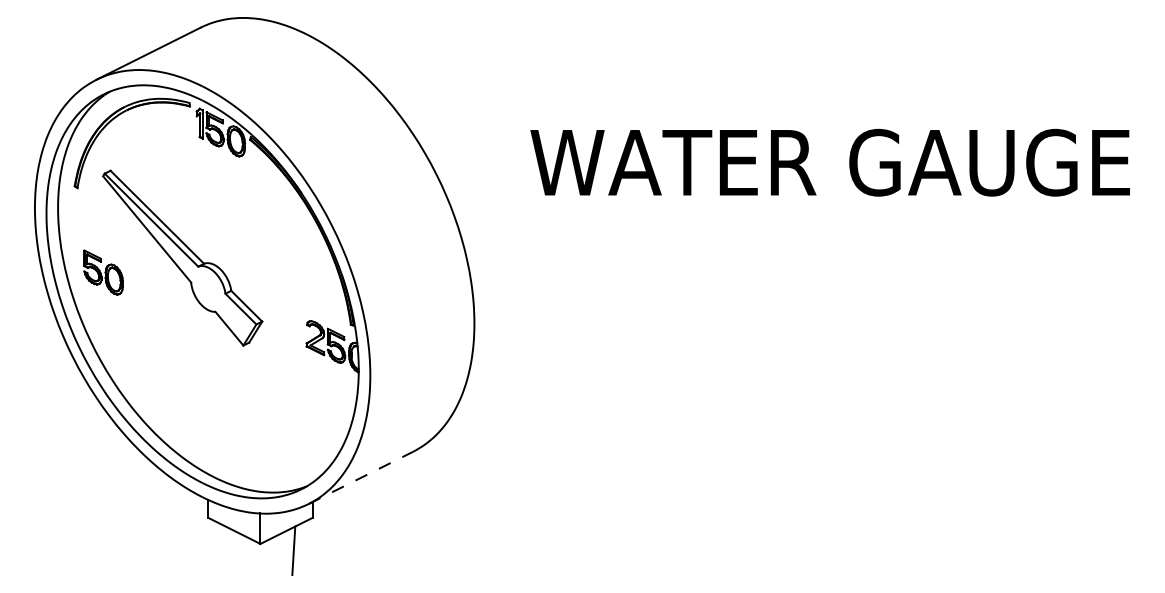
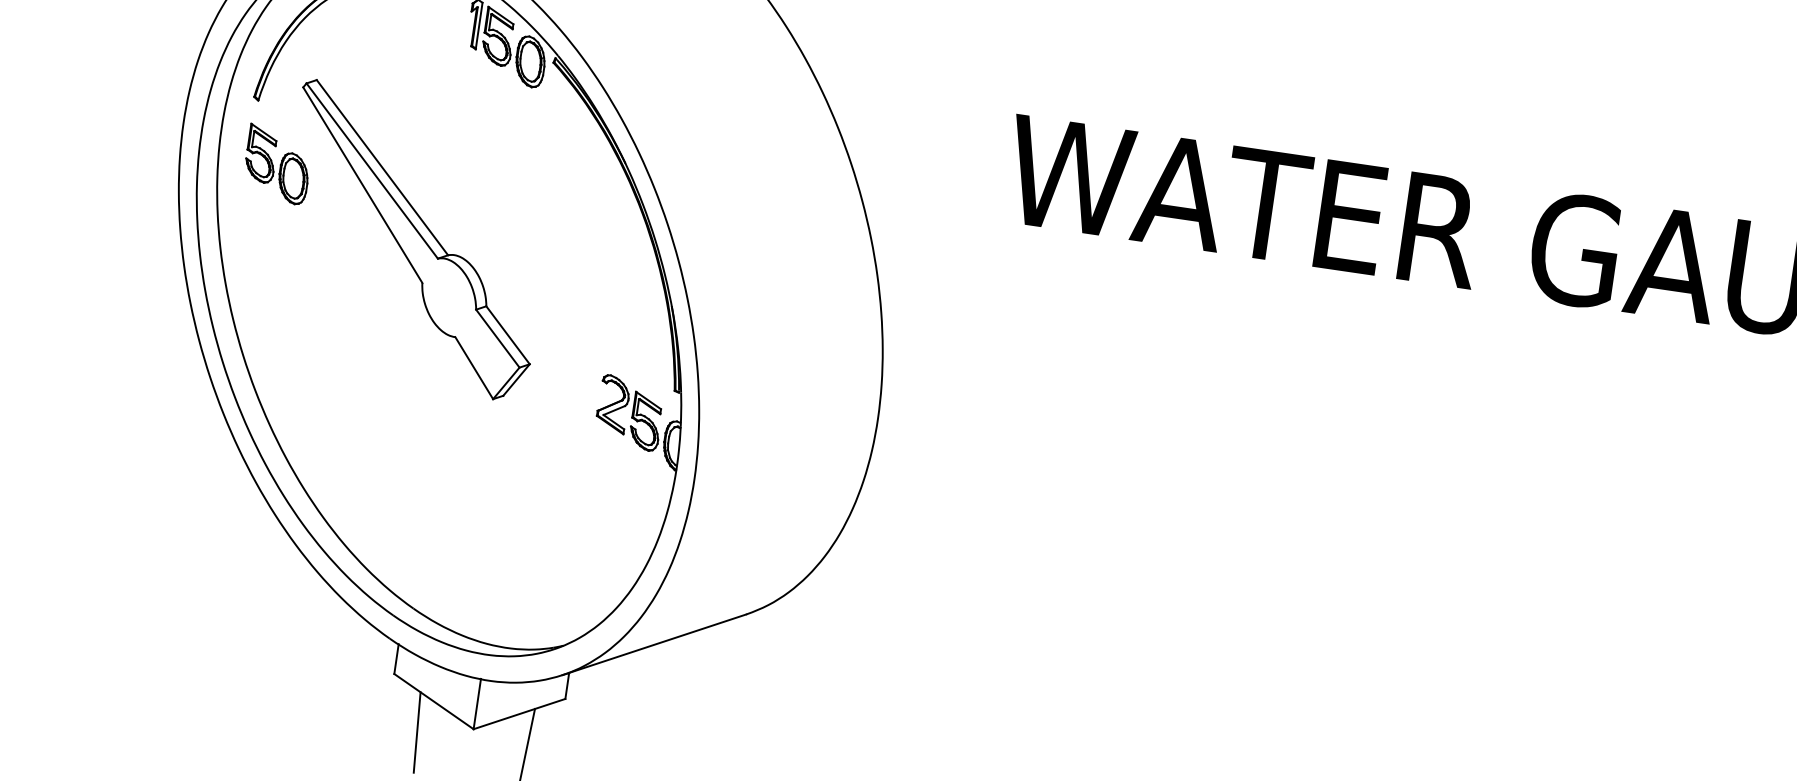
part: (103, 272) -> (277, 164), moved
line: (361, 477) -> (655, 644), dashed -> solid
line: (226, 550) -> (416, 731), added

